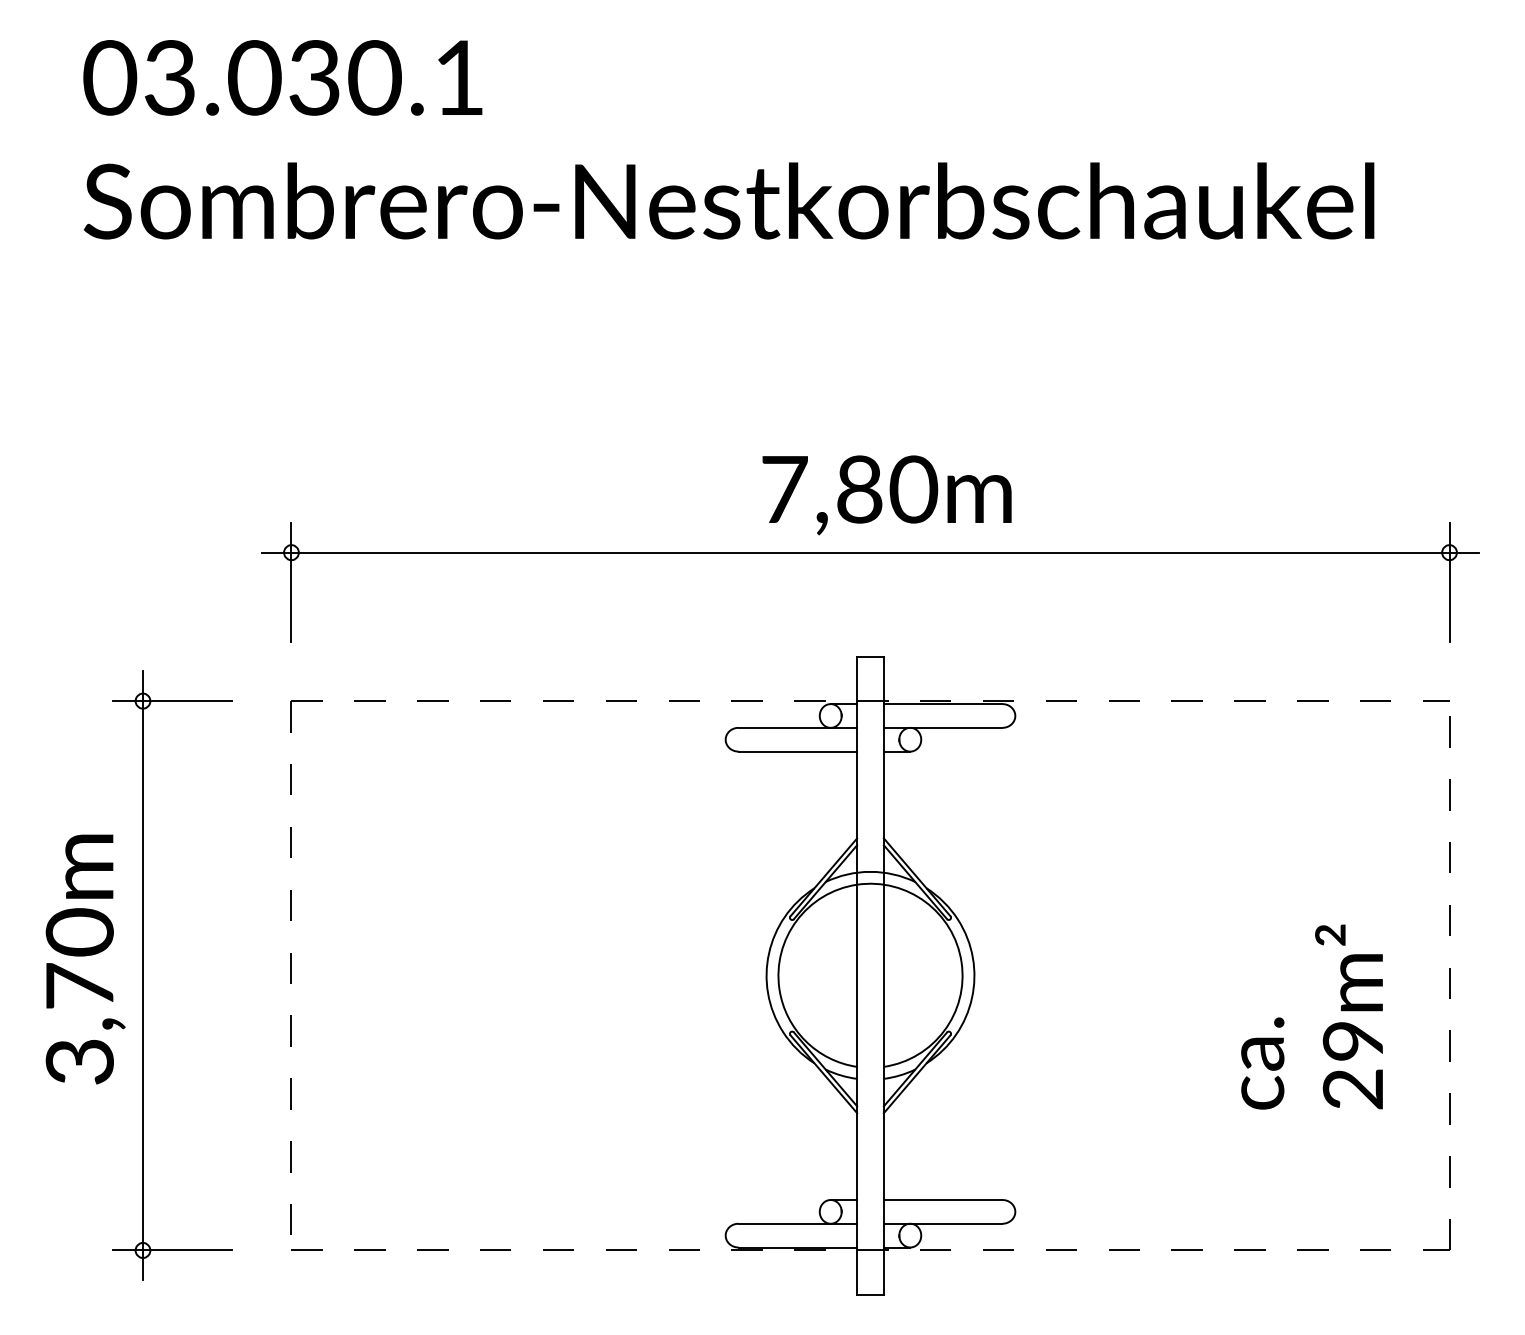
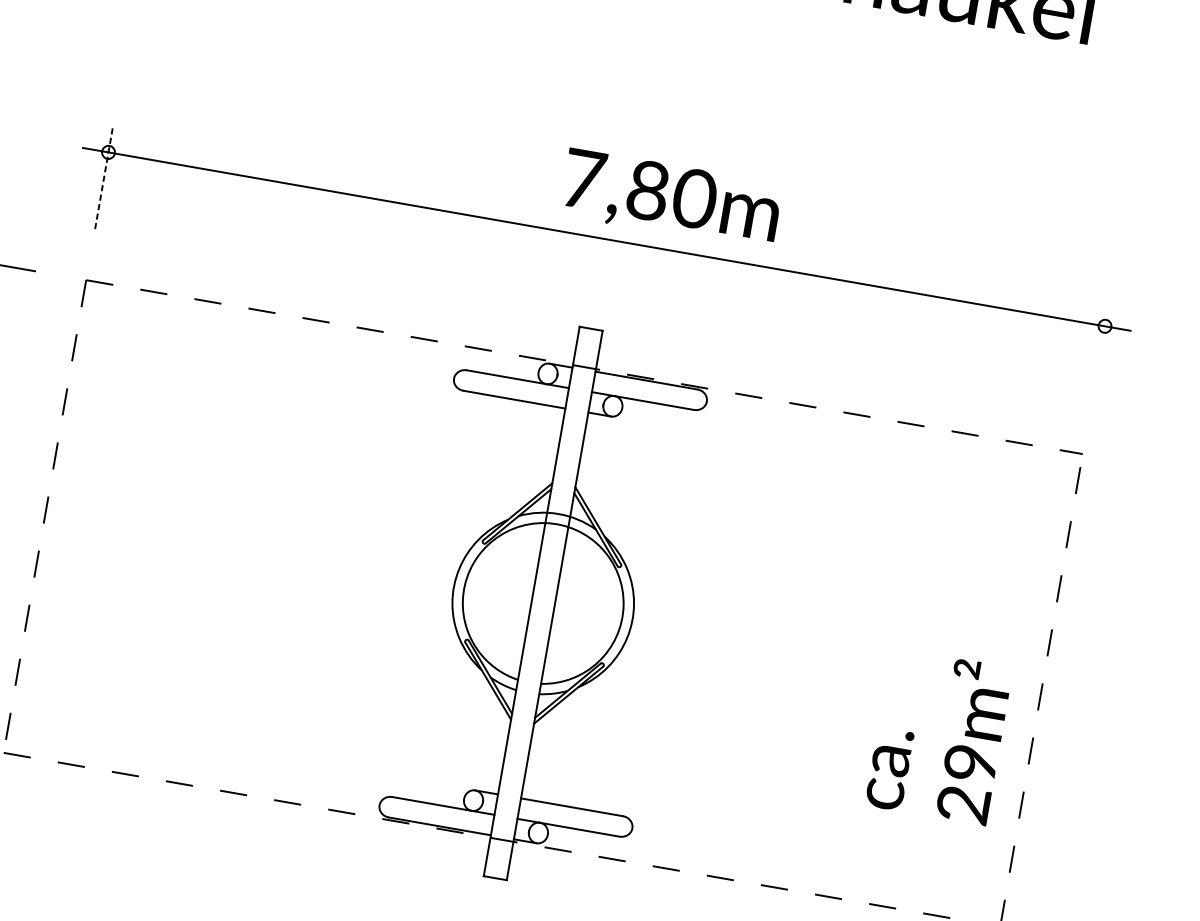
text: (886, 495) -> (670, 199), moved
line: (291, 581) -> (104, 177), solid -> dashed
line: (1449, 581) -> (1100, 351), removed
text: (1311, 1016) -> (938, 736), moved

